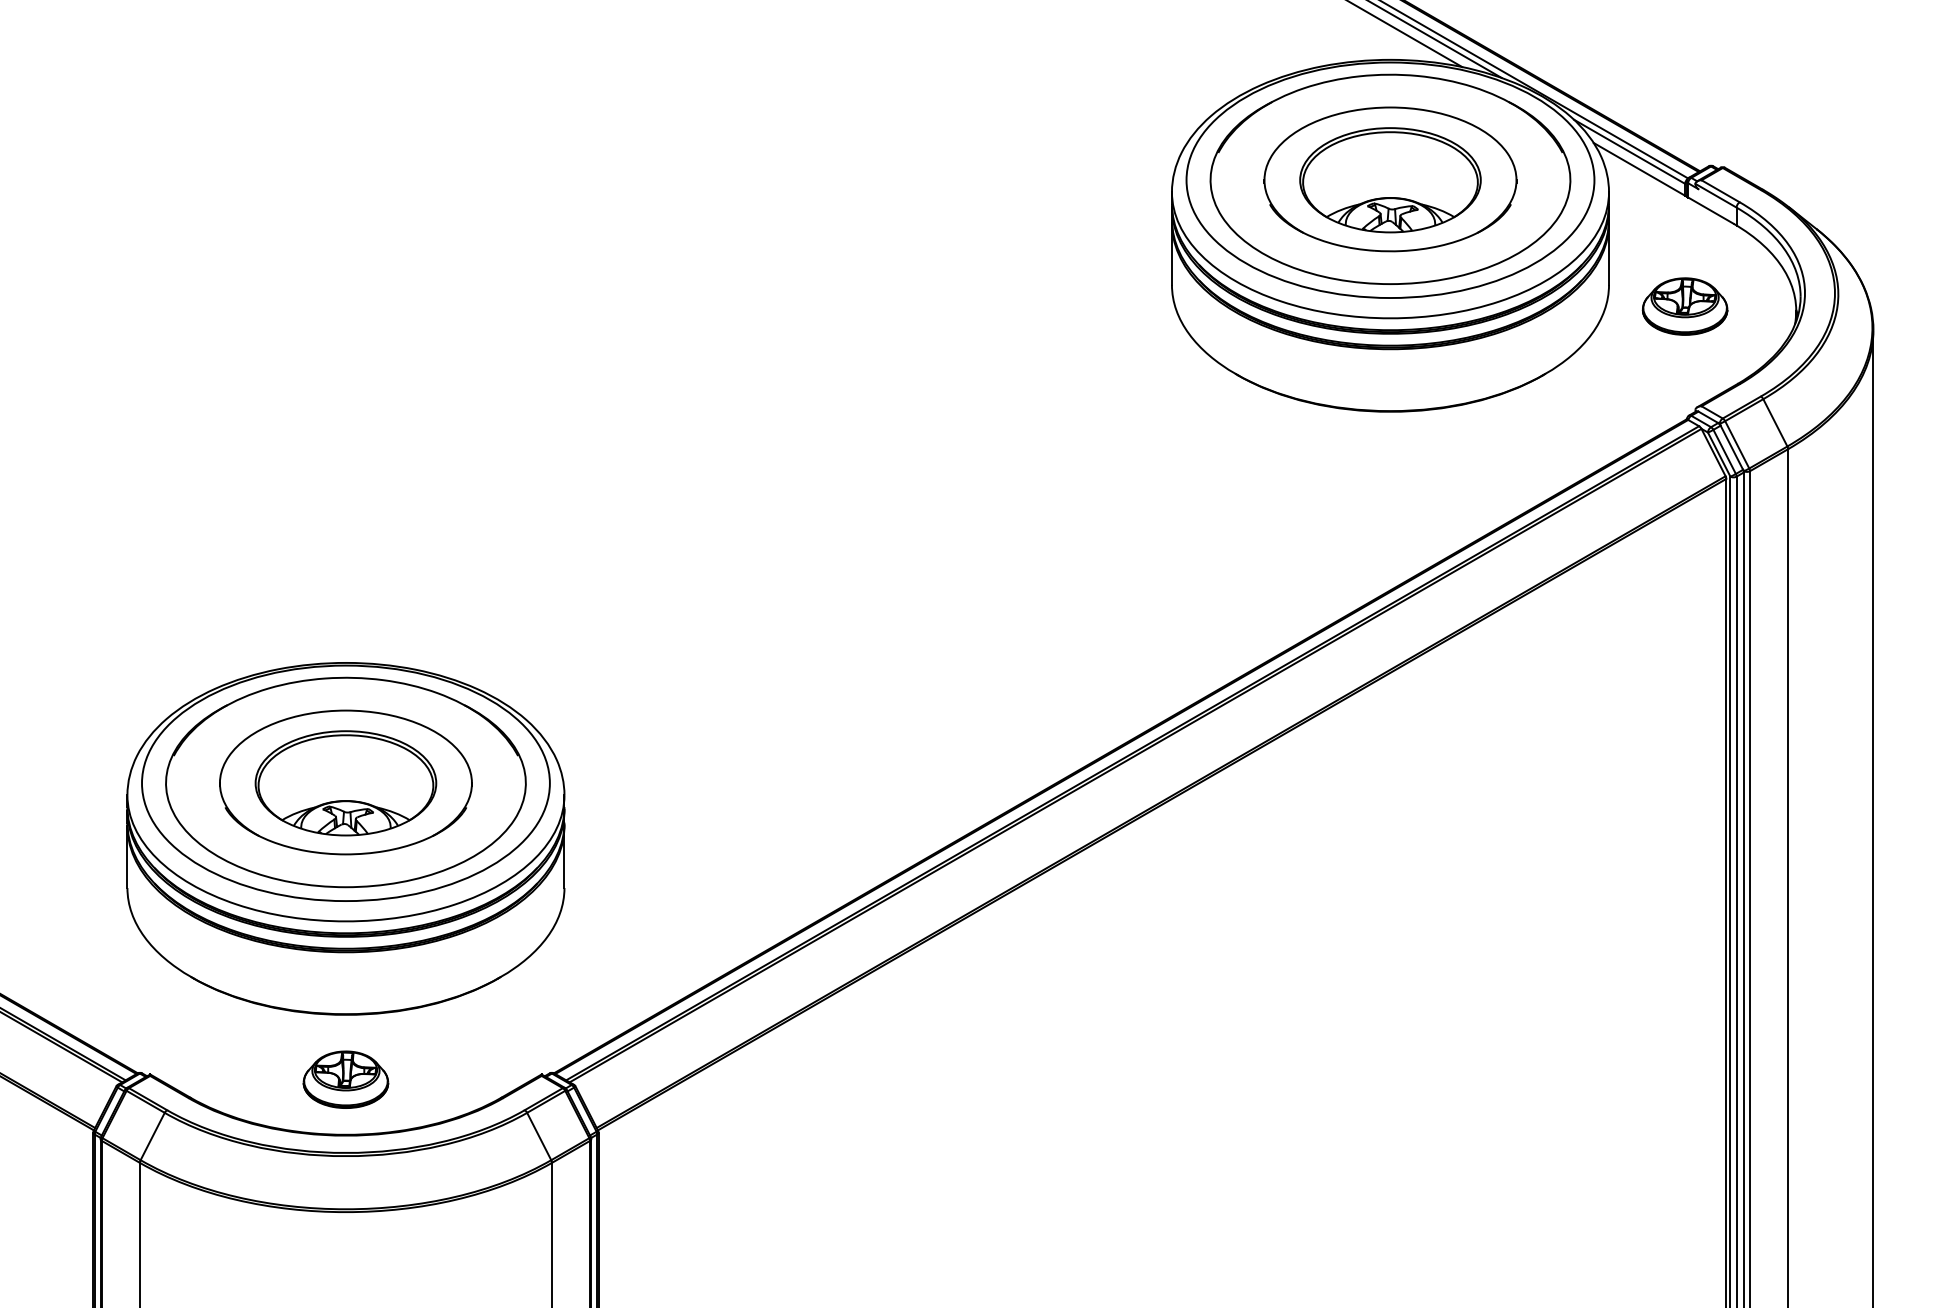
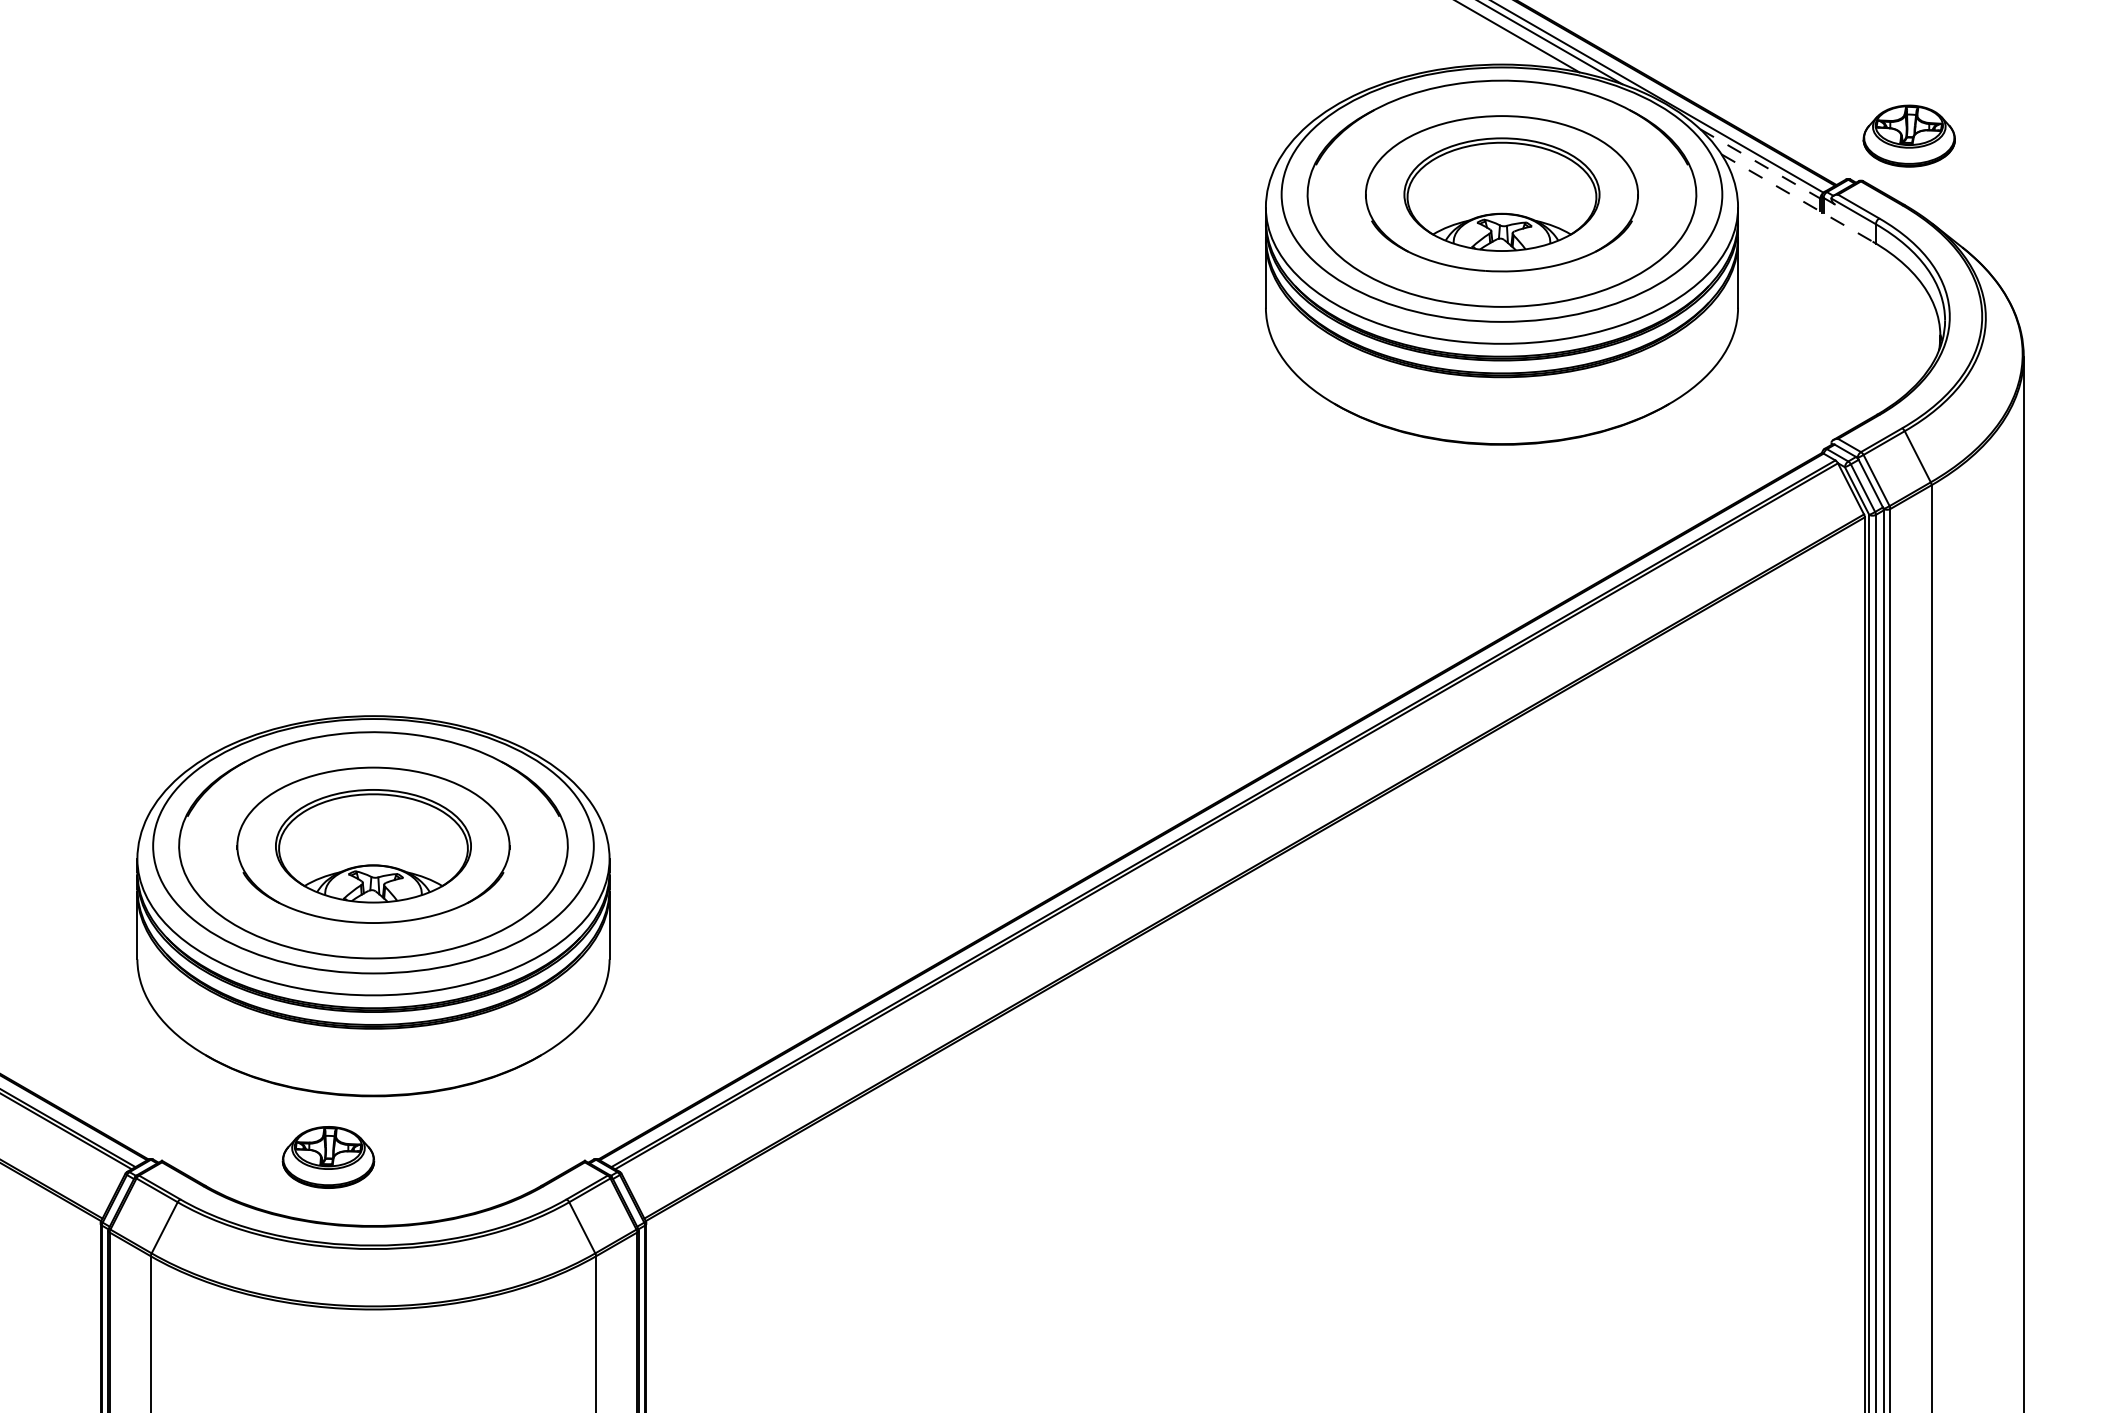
line: (1629, 152) -> (1760, 164), solid -> dashed
line: (1664, 183) -> (1797, 198), solid -> dashed
part: (1684, 305) -> (1908, 135), moved
part: (345, 1079) -> (328, 1157), moved

